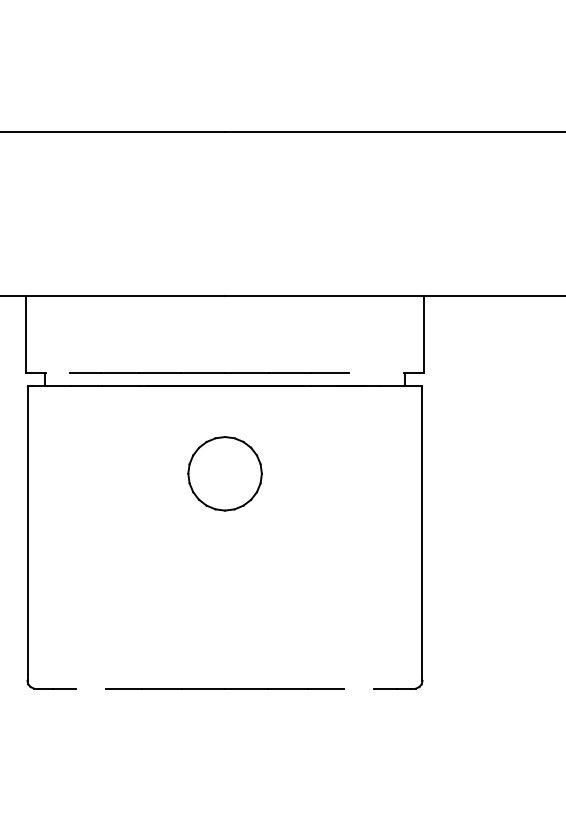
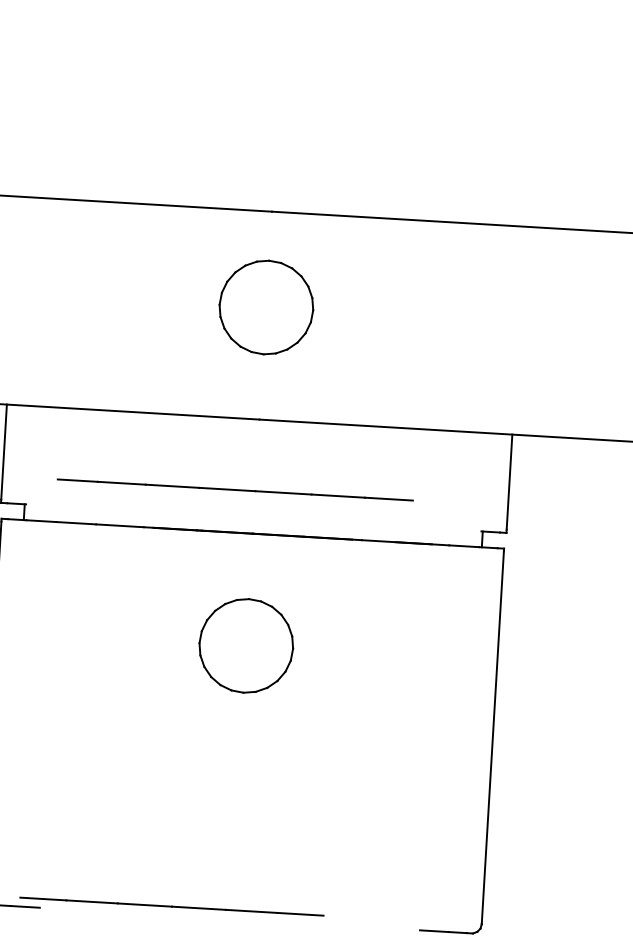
part: (224, 207) -> (265, 307), added
line: (209, 372) -> (235, 489), moved
line: (224, 688) -> (171, 906), moved

